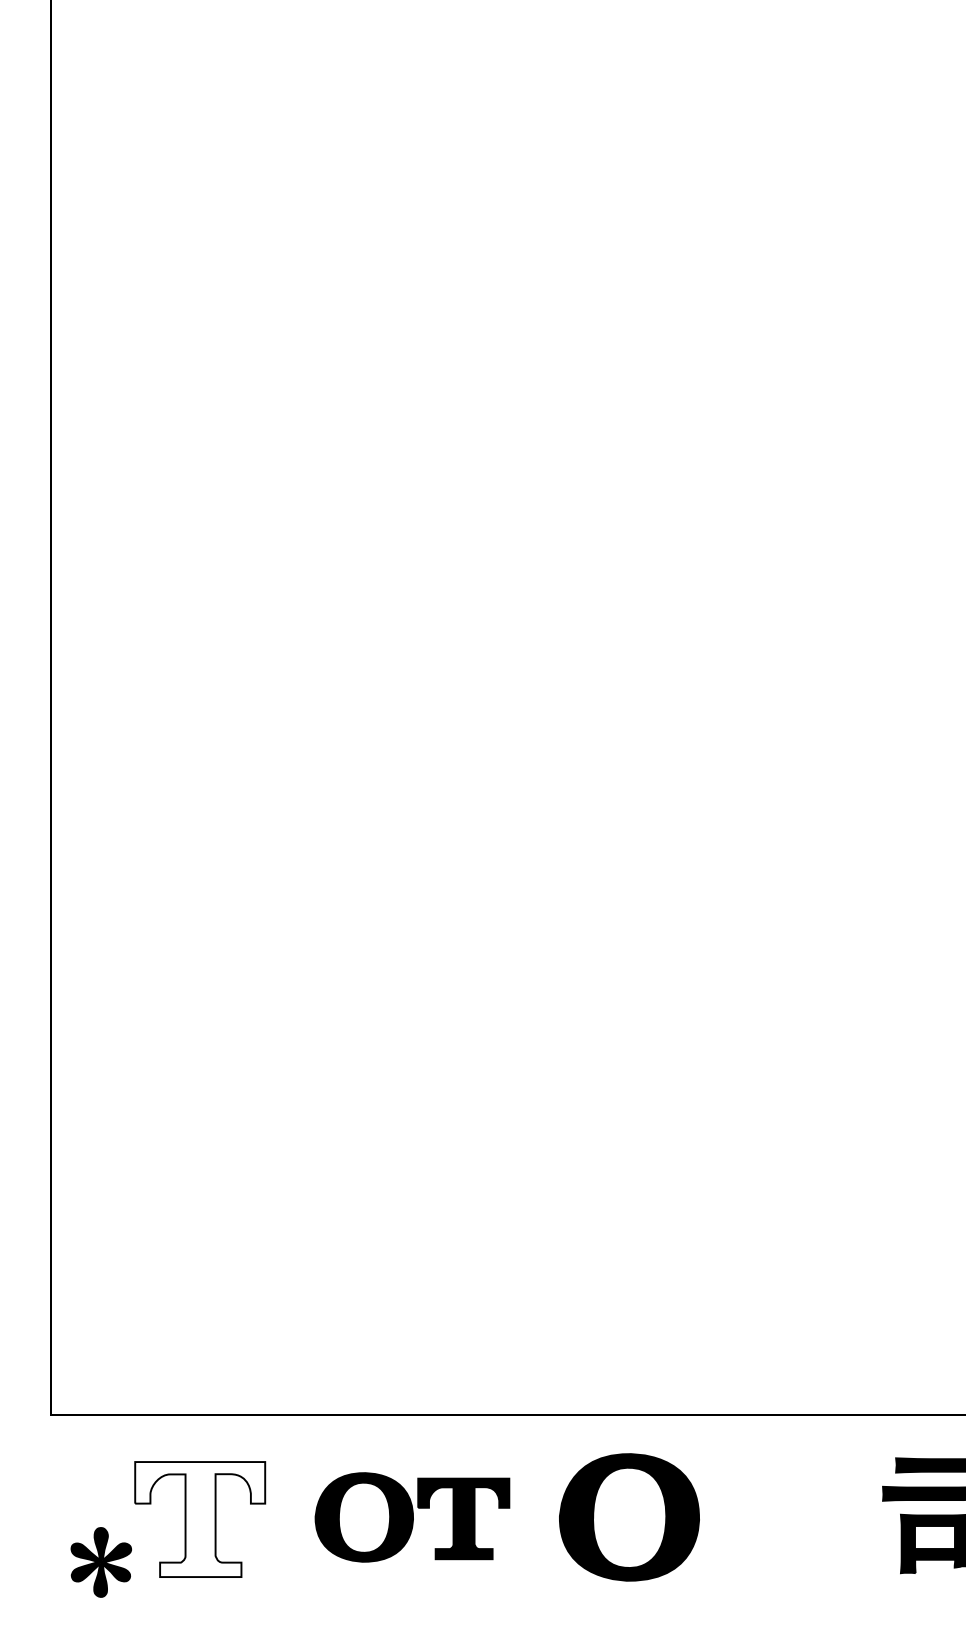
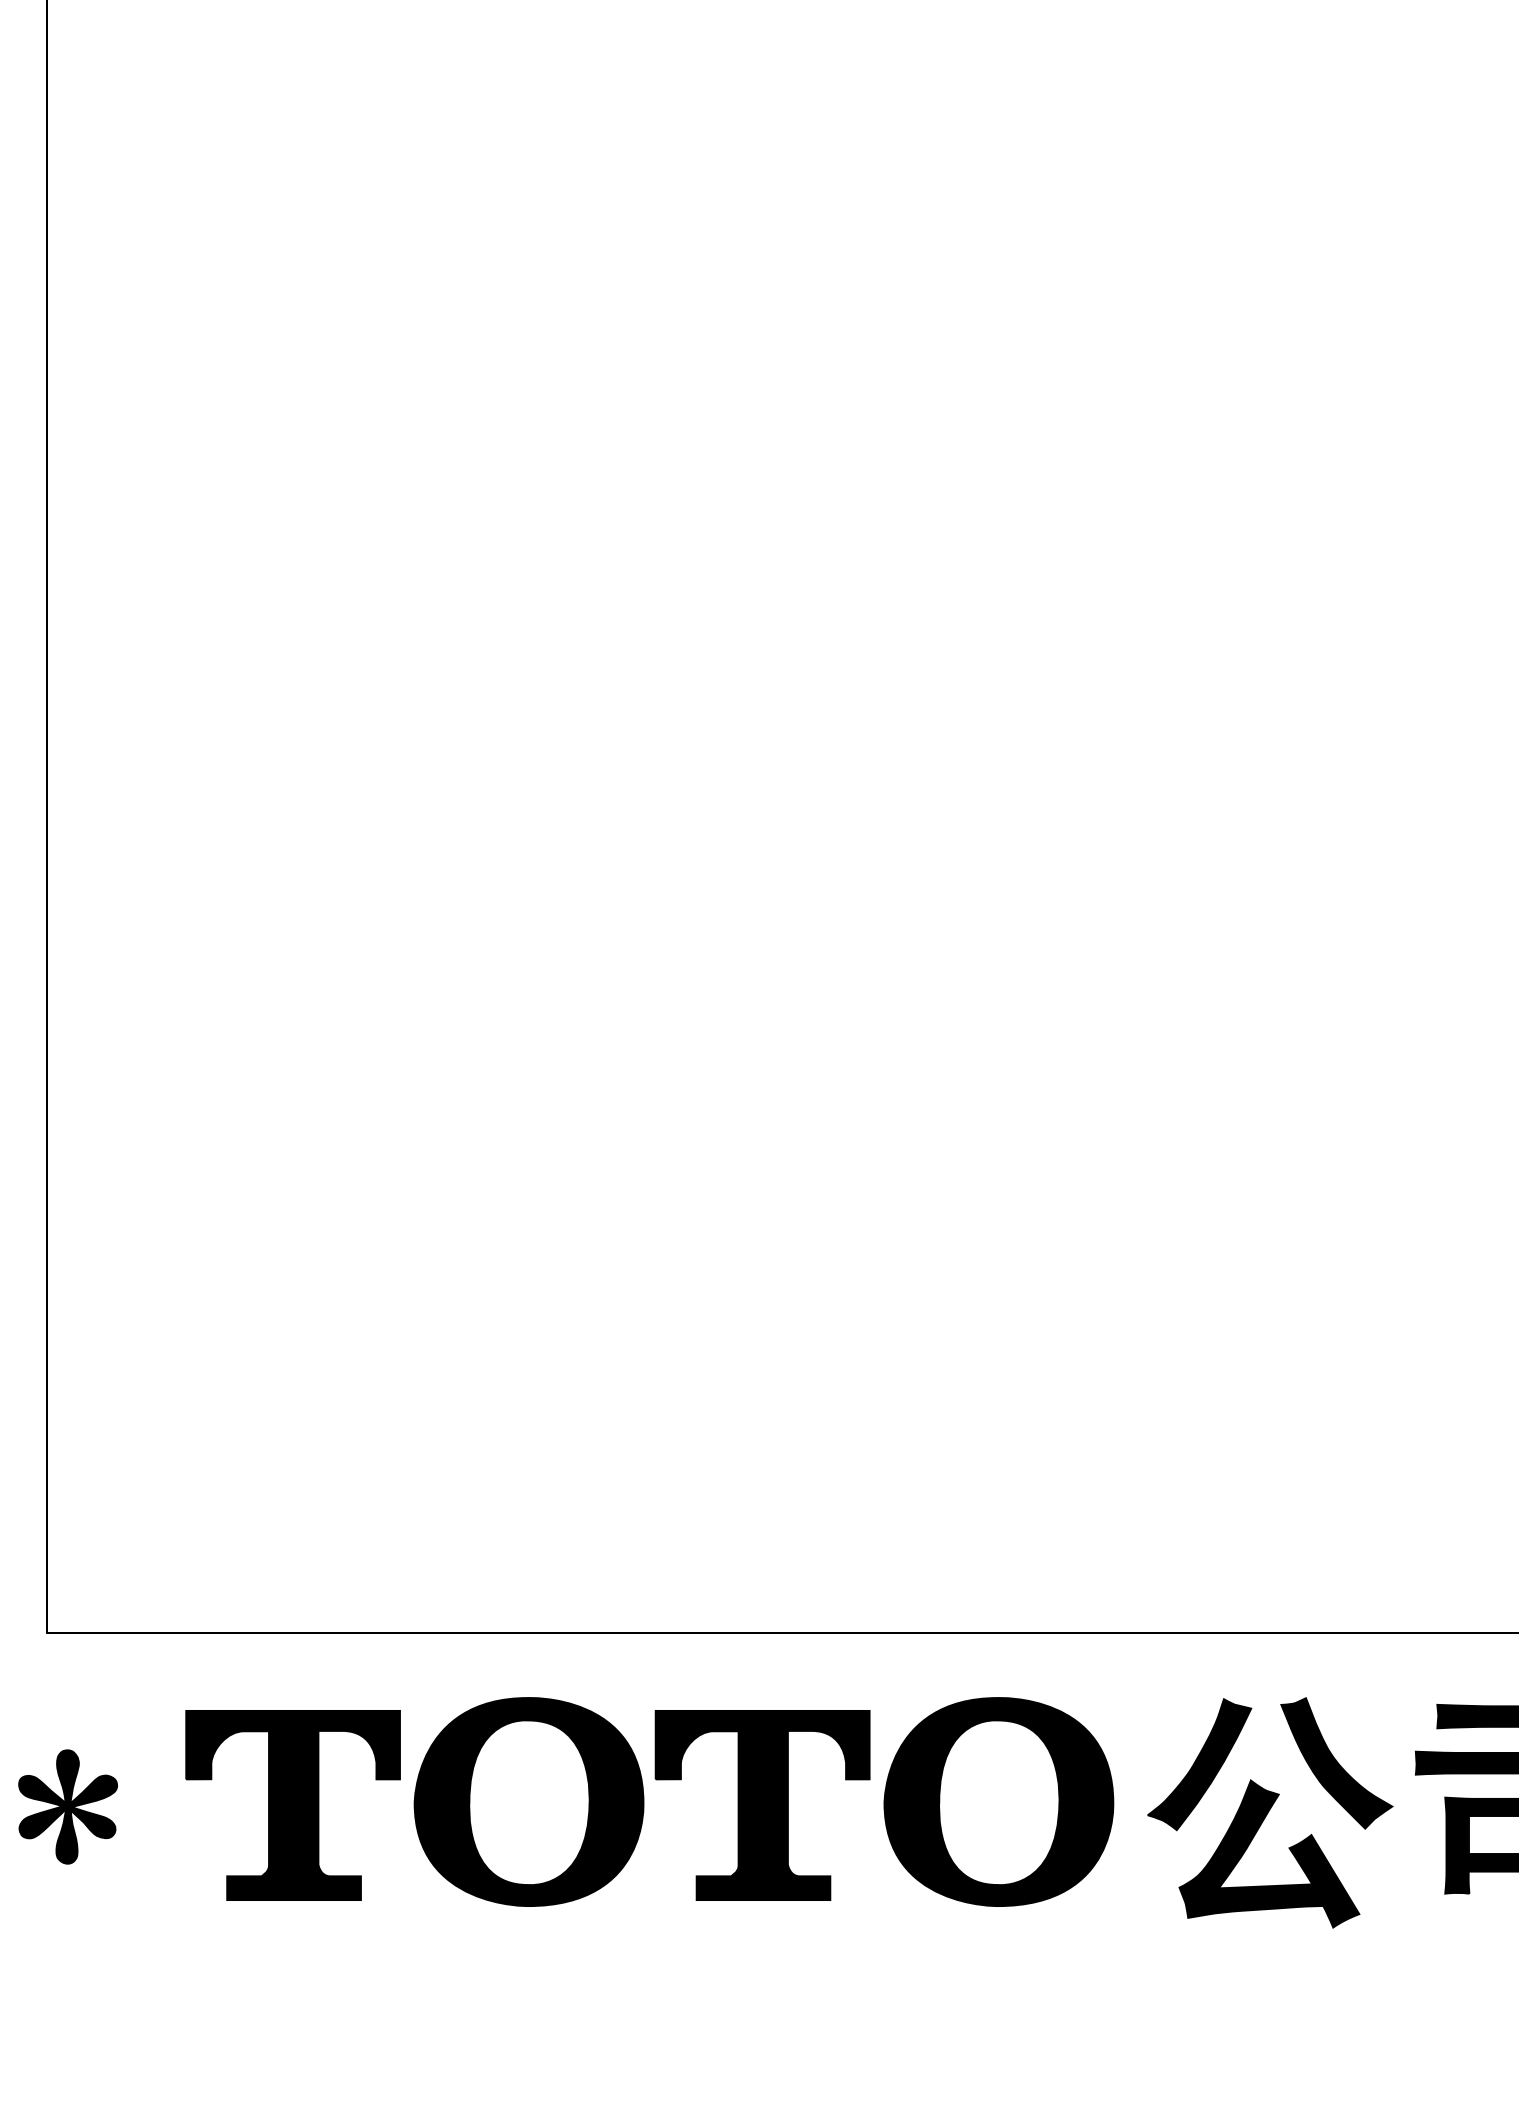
part: (412, 1517) -> (642, 1802), size x1.43
fill: (200, 1519) -> (293, 1805), added
part: (794, 1523) -> (1270, 1811), added
part: (100, 1562) -> (66, 1807), moved

